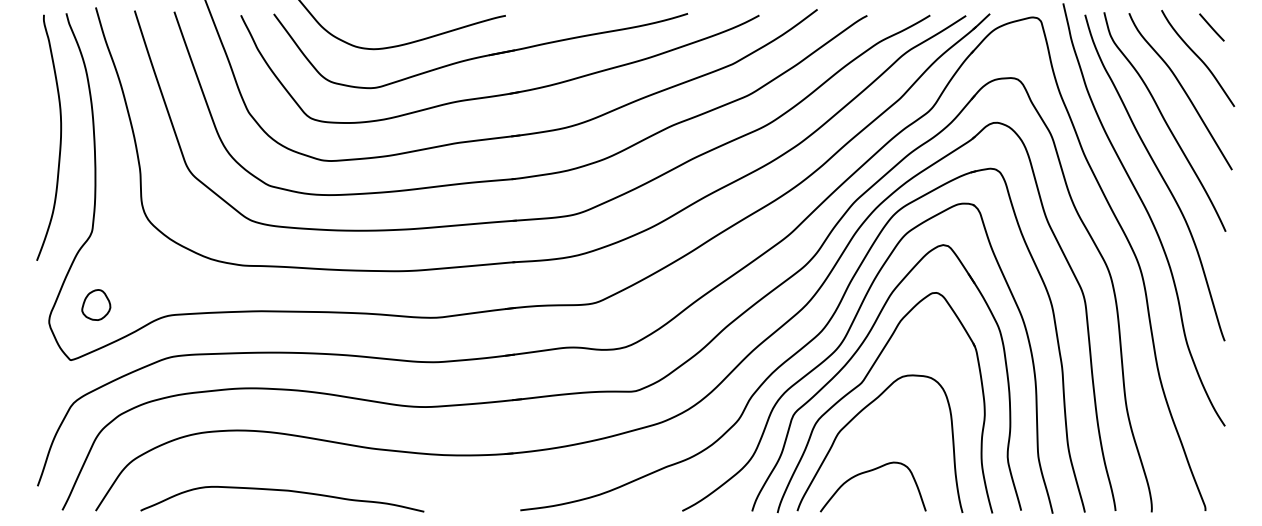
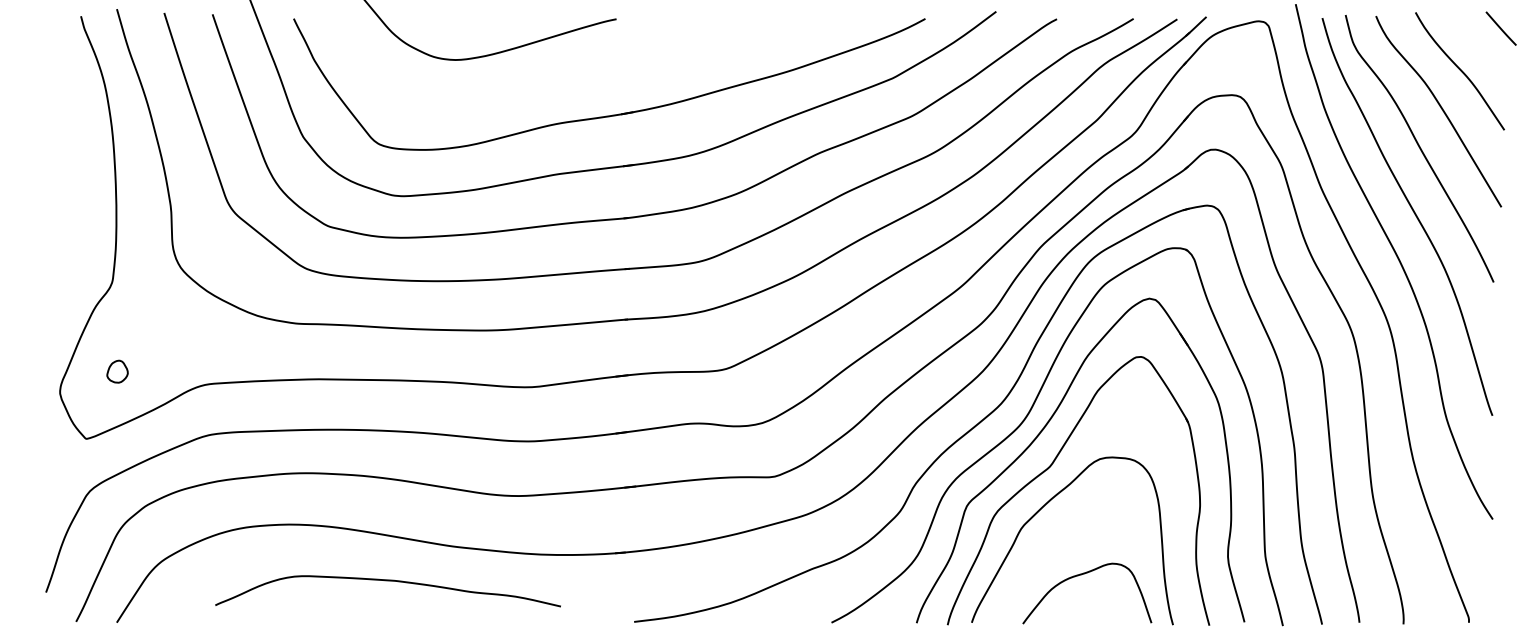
line: (1211, 27) -> (1500, 28), moved
part: (480, 51) -> (585, 62), removed
curve: (59, 141) -> (72, 172), removed
part: (96, 304) -> (117, 371), size x0.6
curve: (868, 472) -> (1081, 575), moved
curve: (282, 491) -> (388, 581), moved

